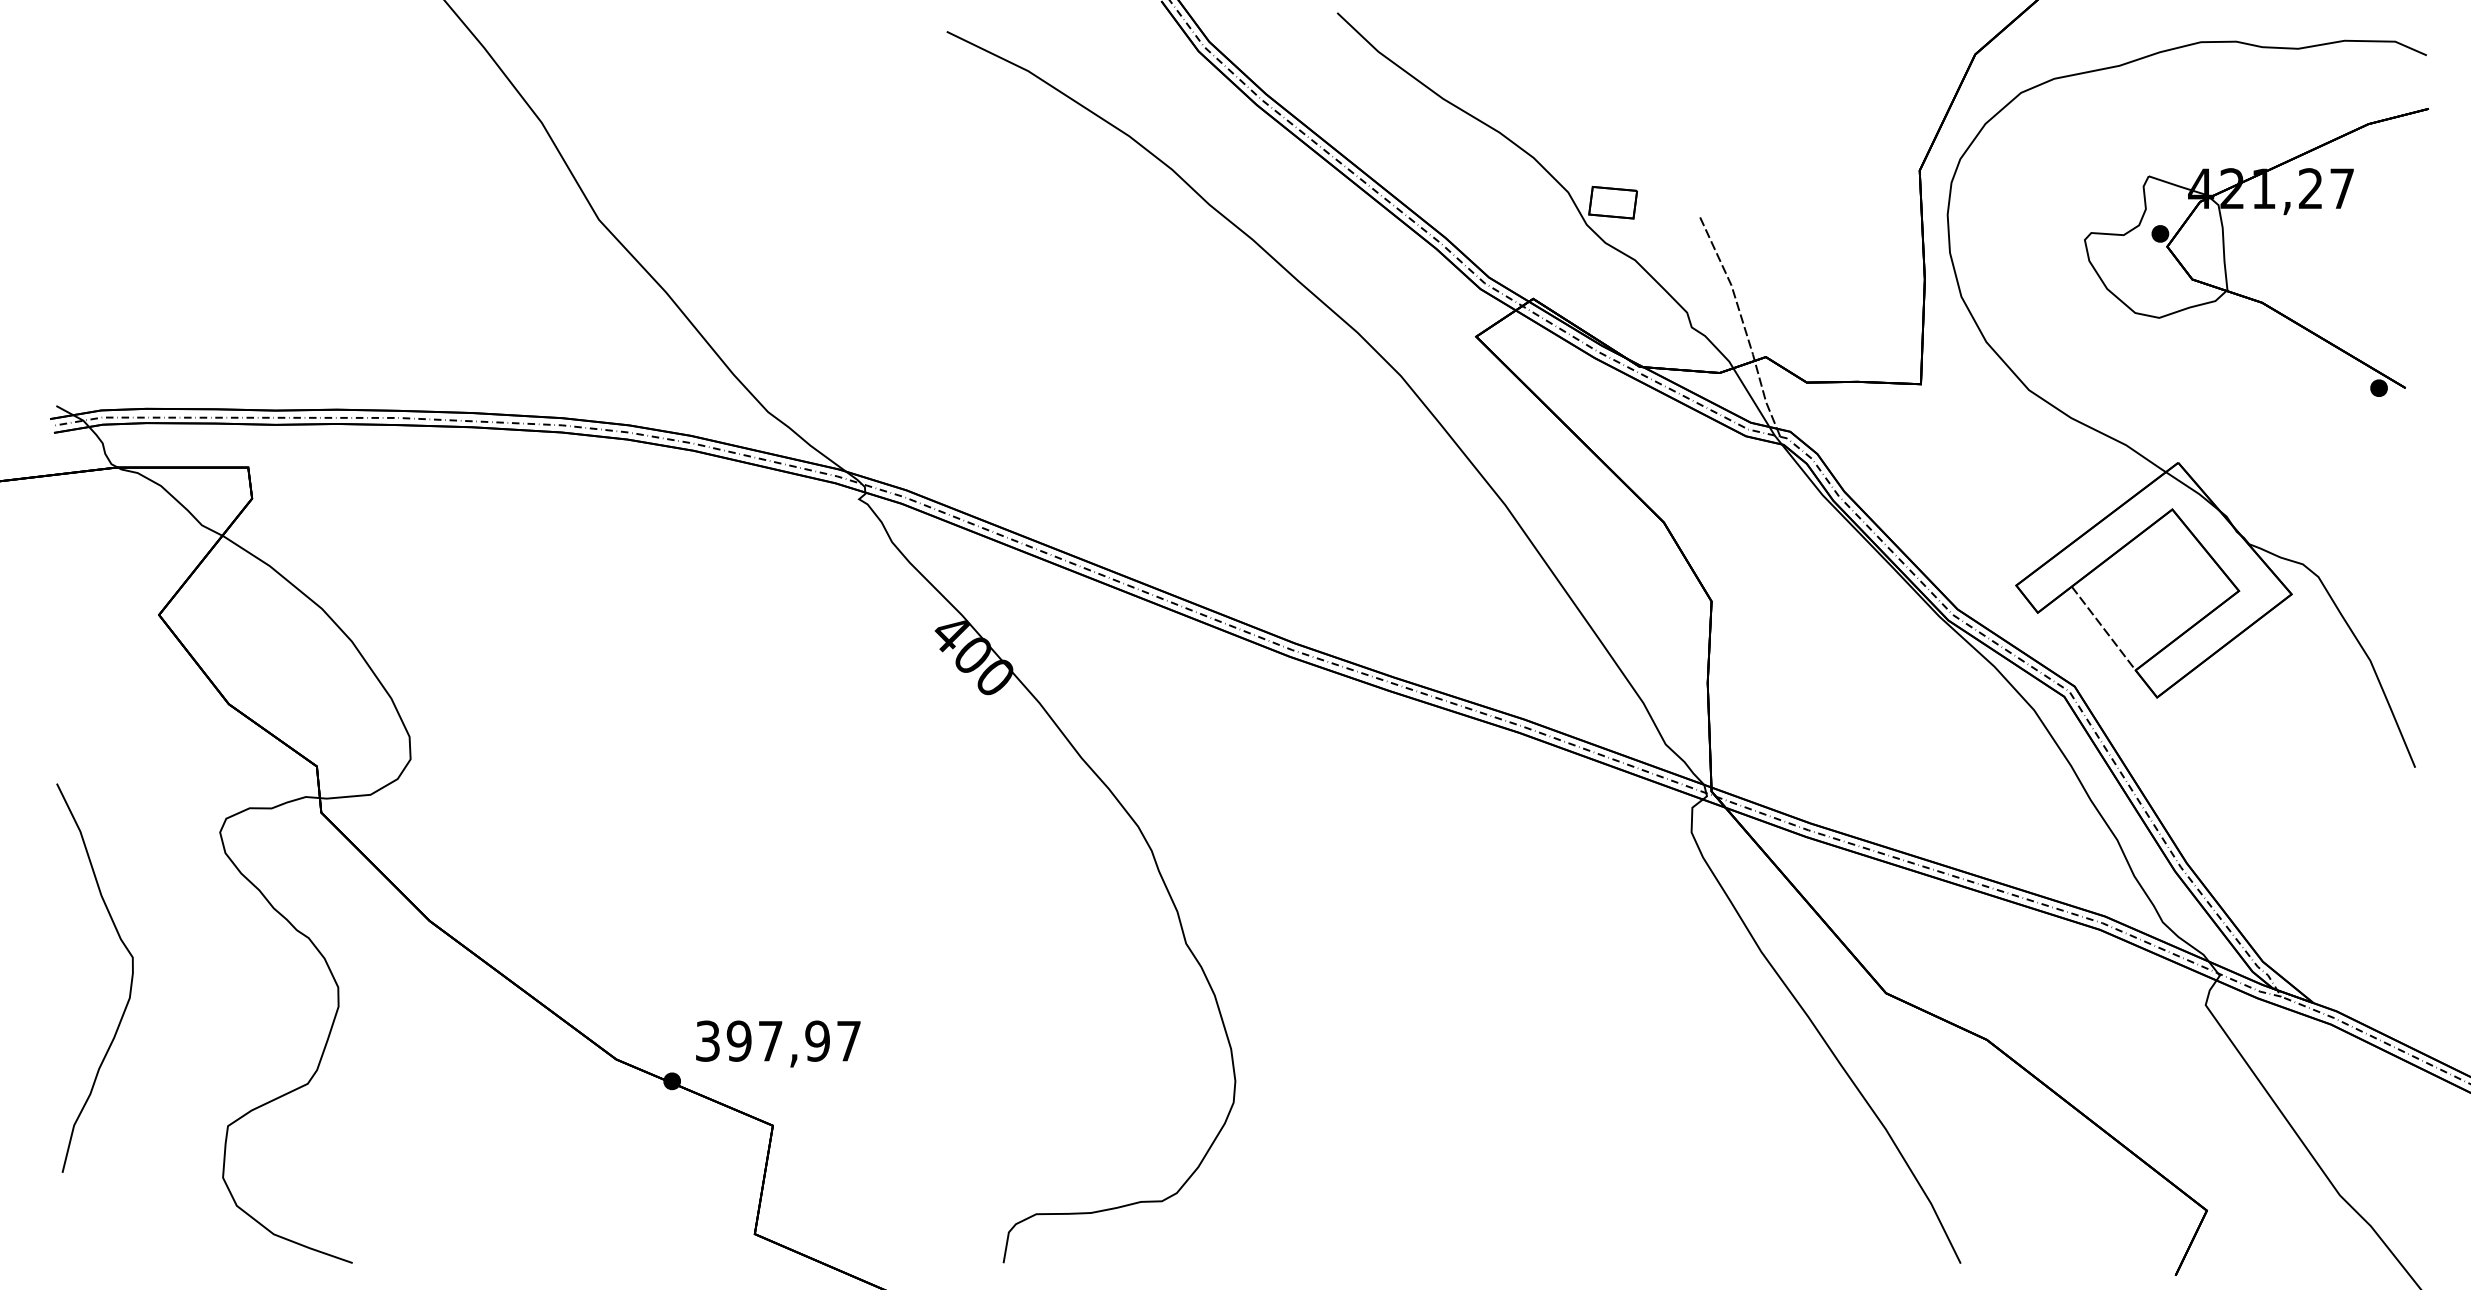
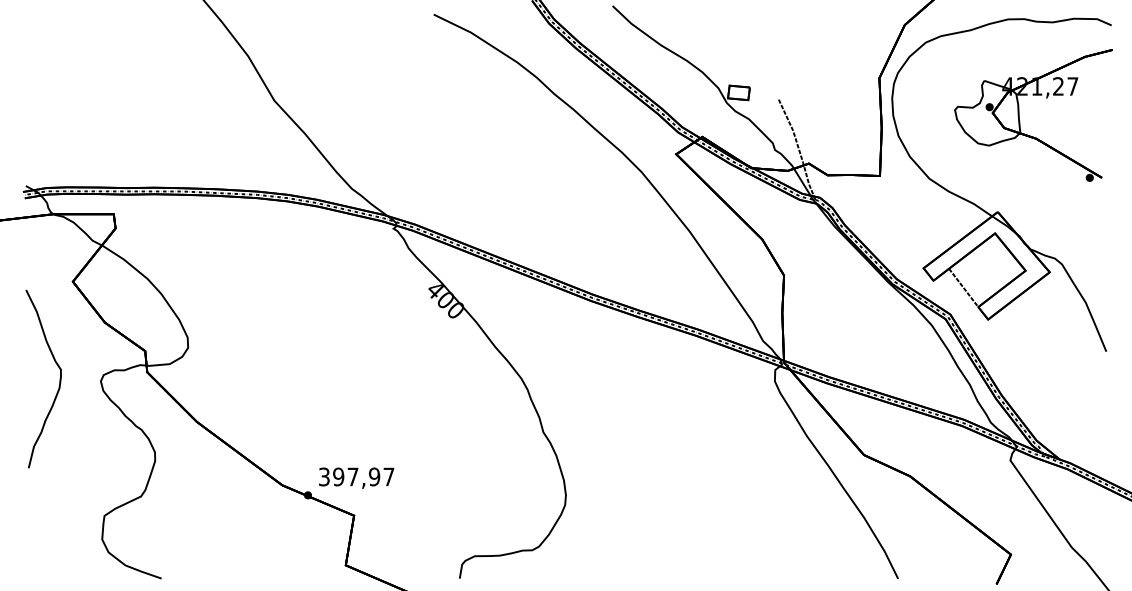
curve: (129, 976) -> (59, 378), moved

